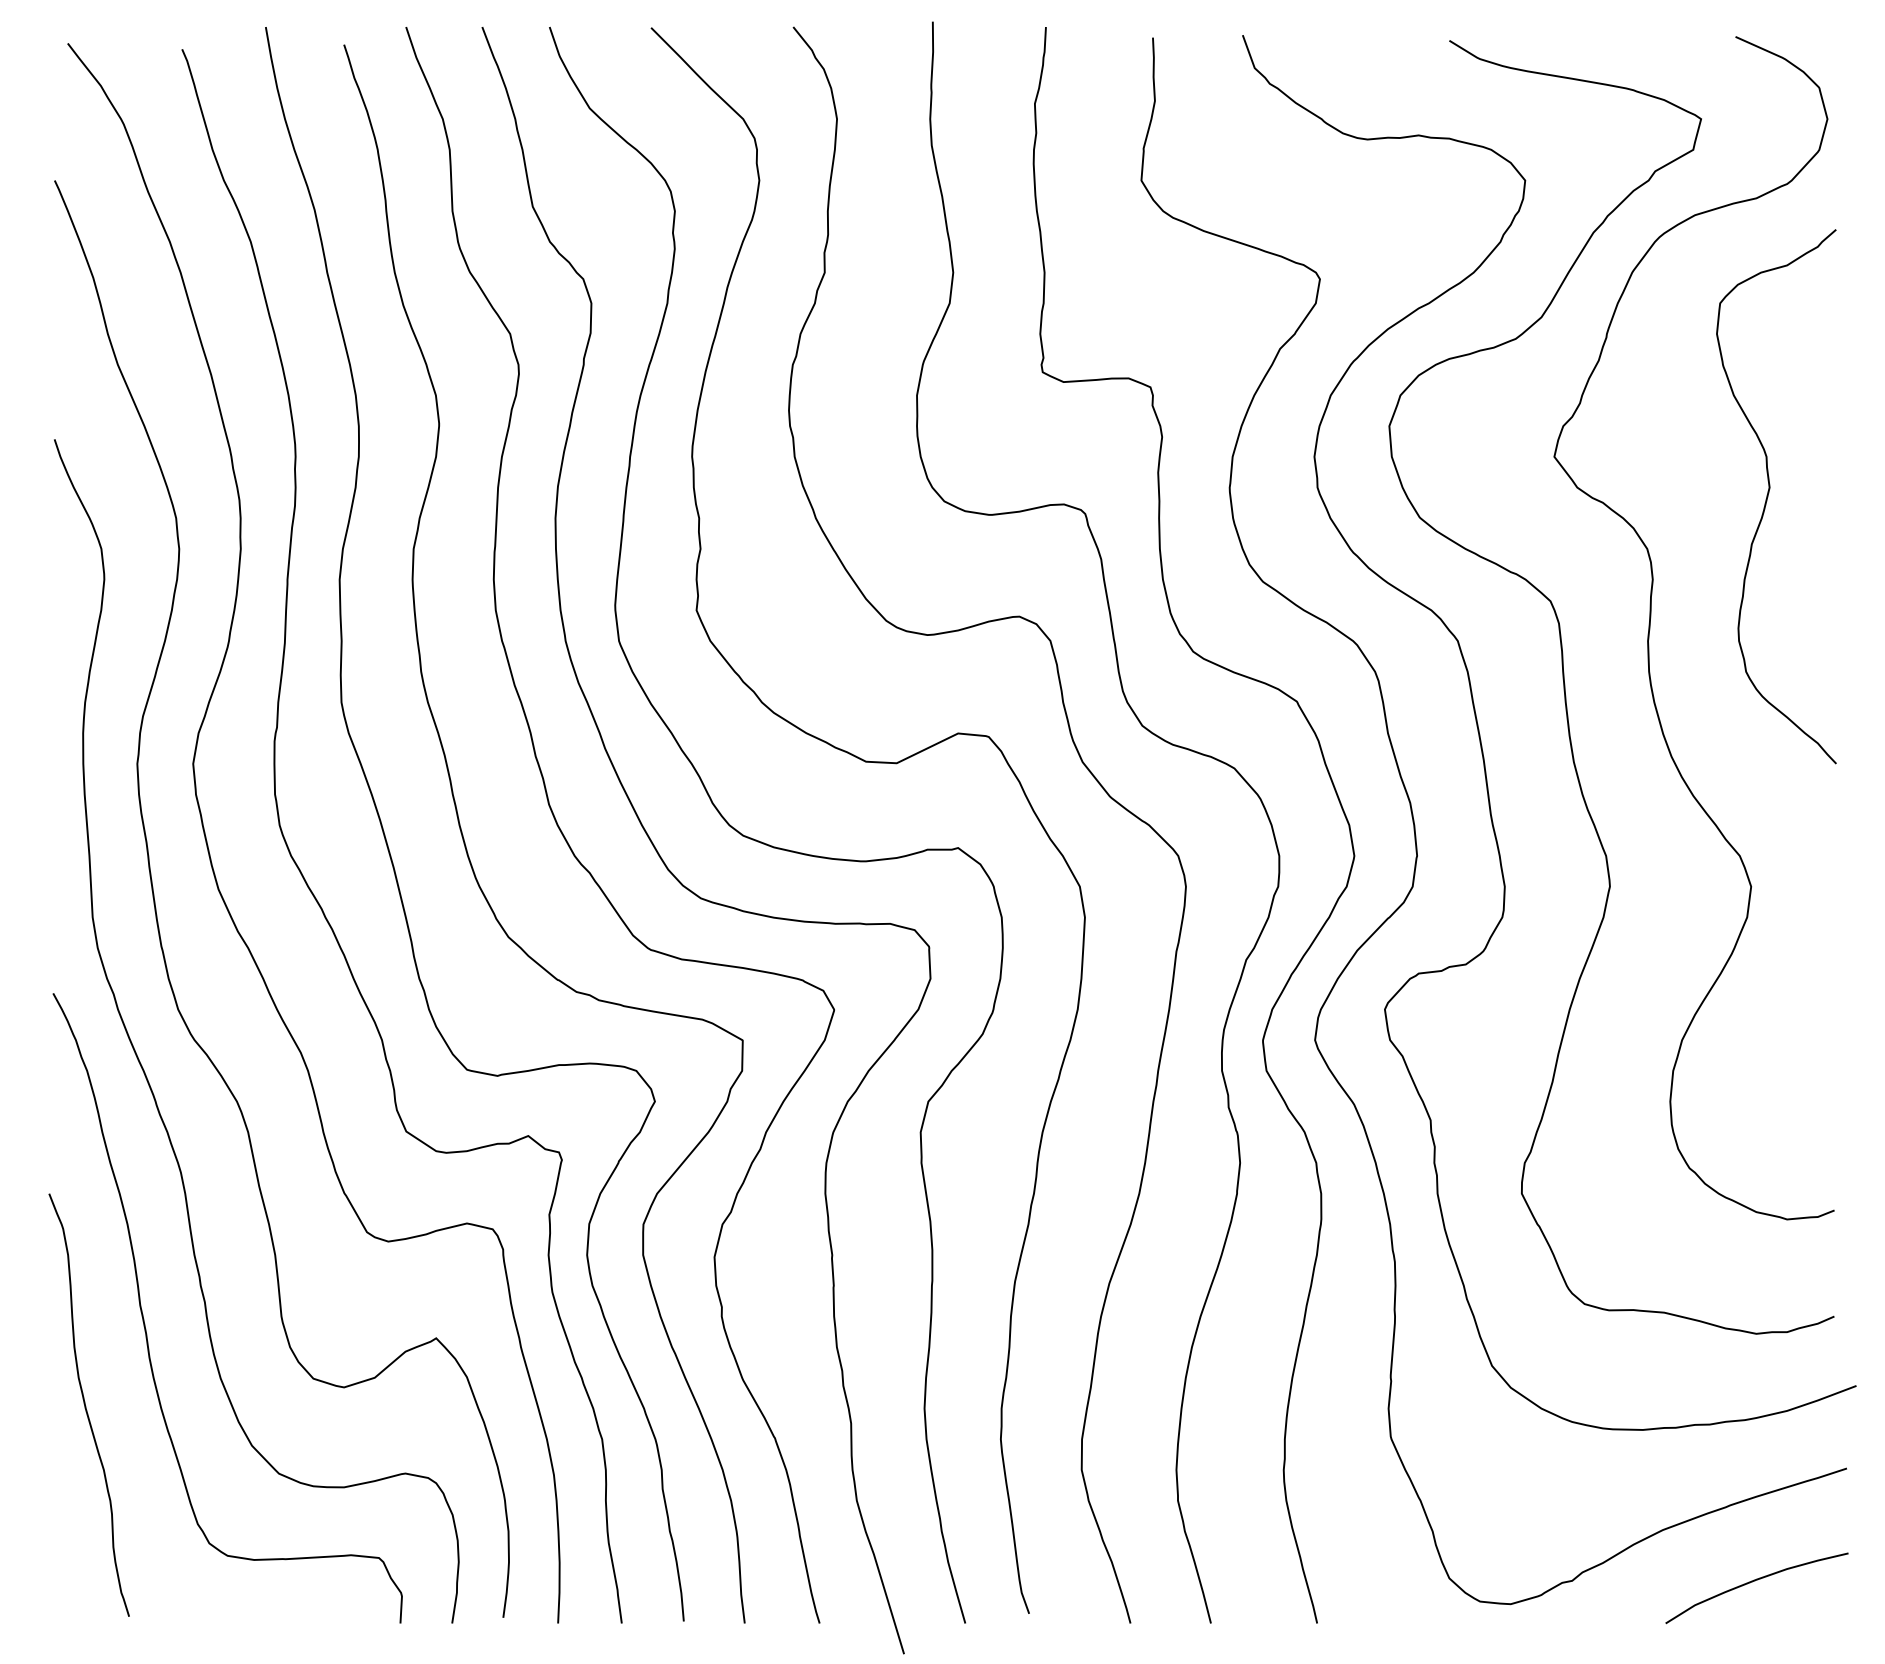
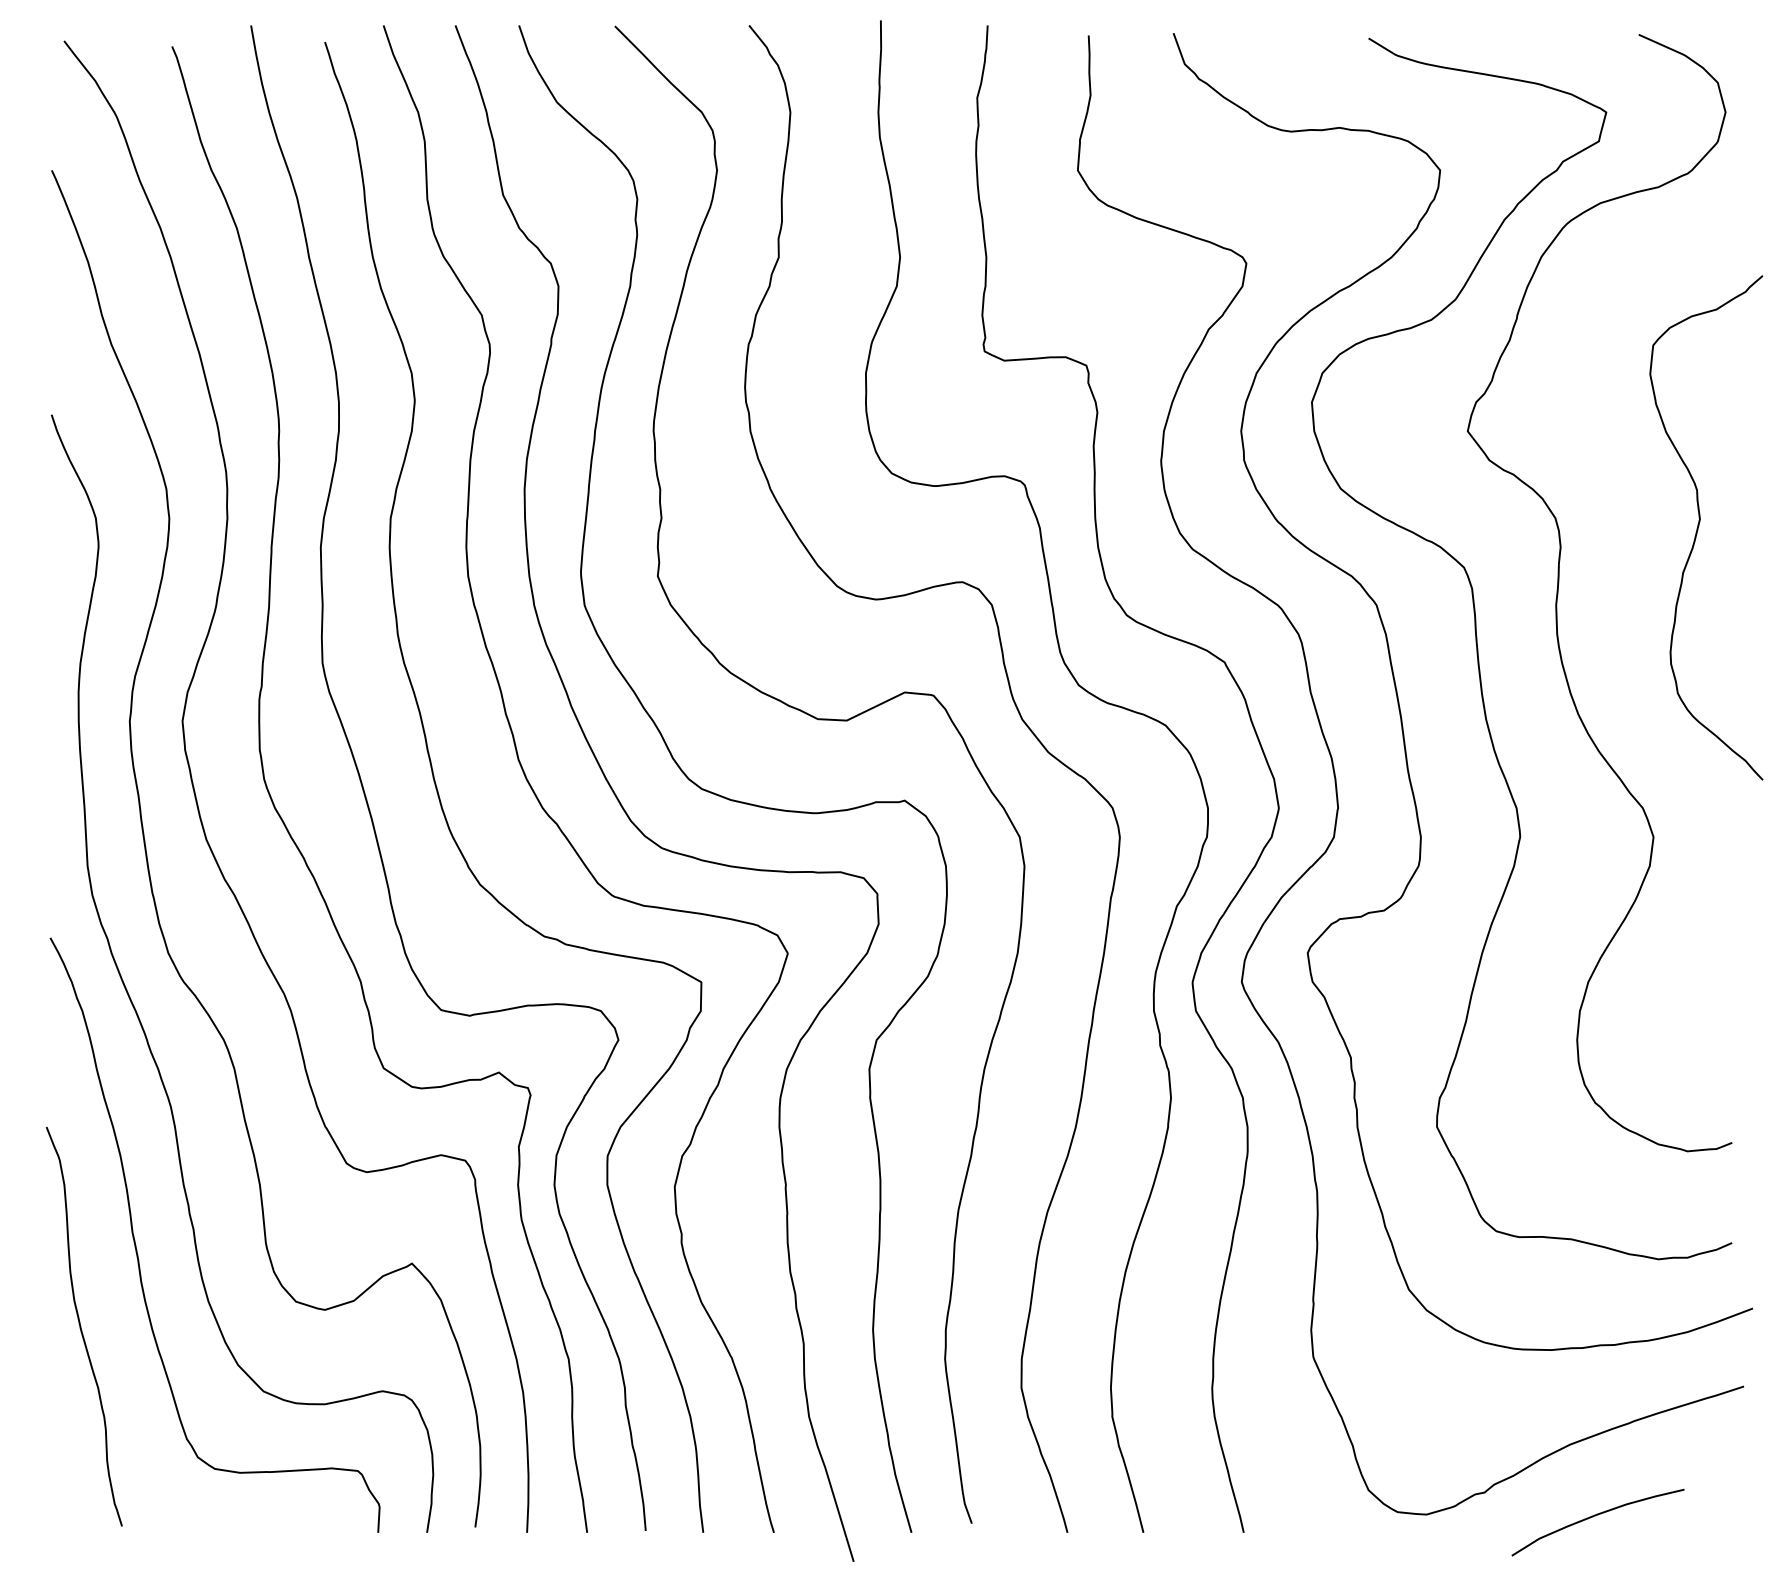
curve: (1769, 495) -> (1699, 526), moved
curve: (1754, 1581) -> (1595, 1516), moved

